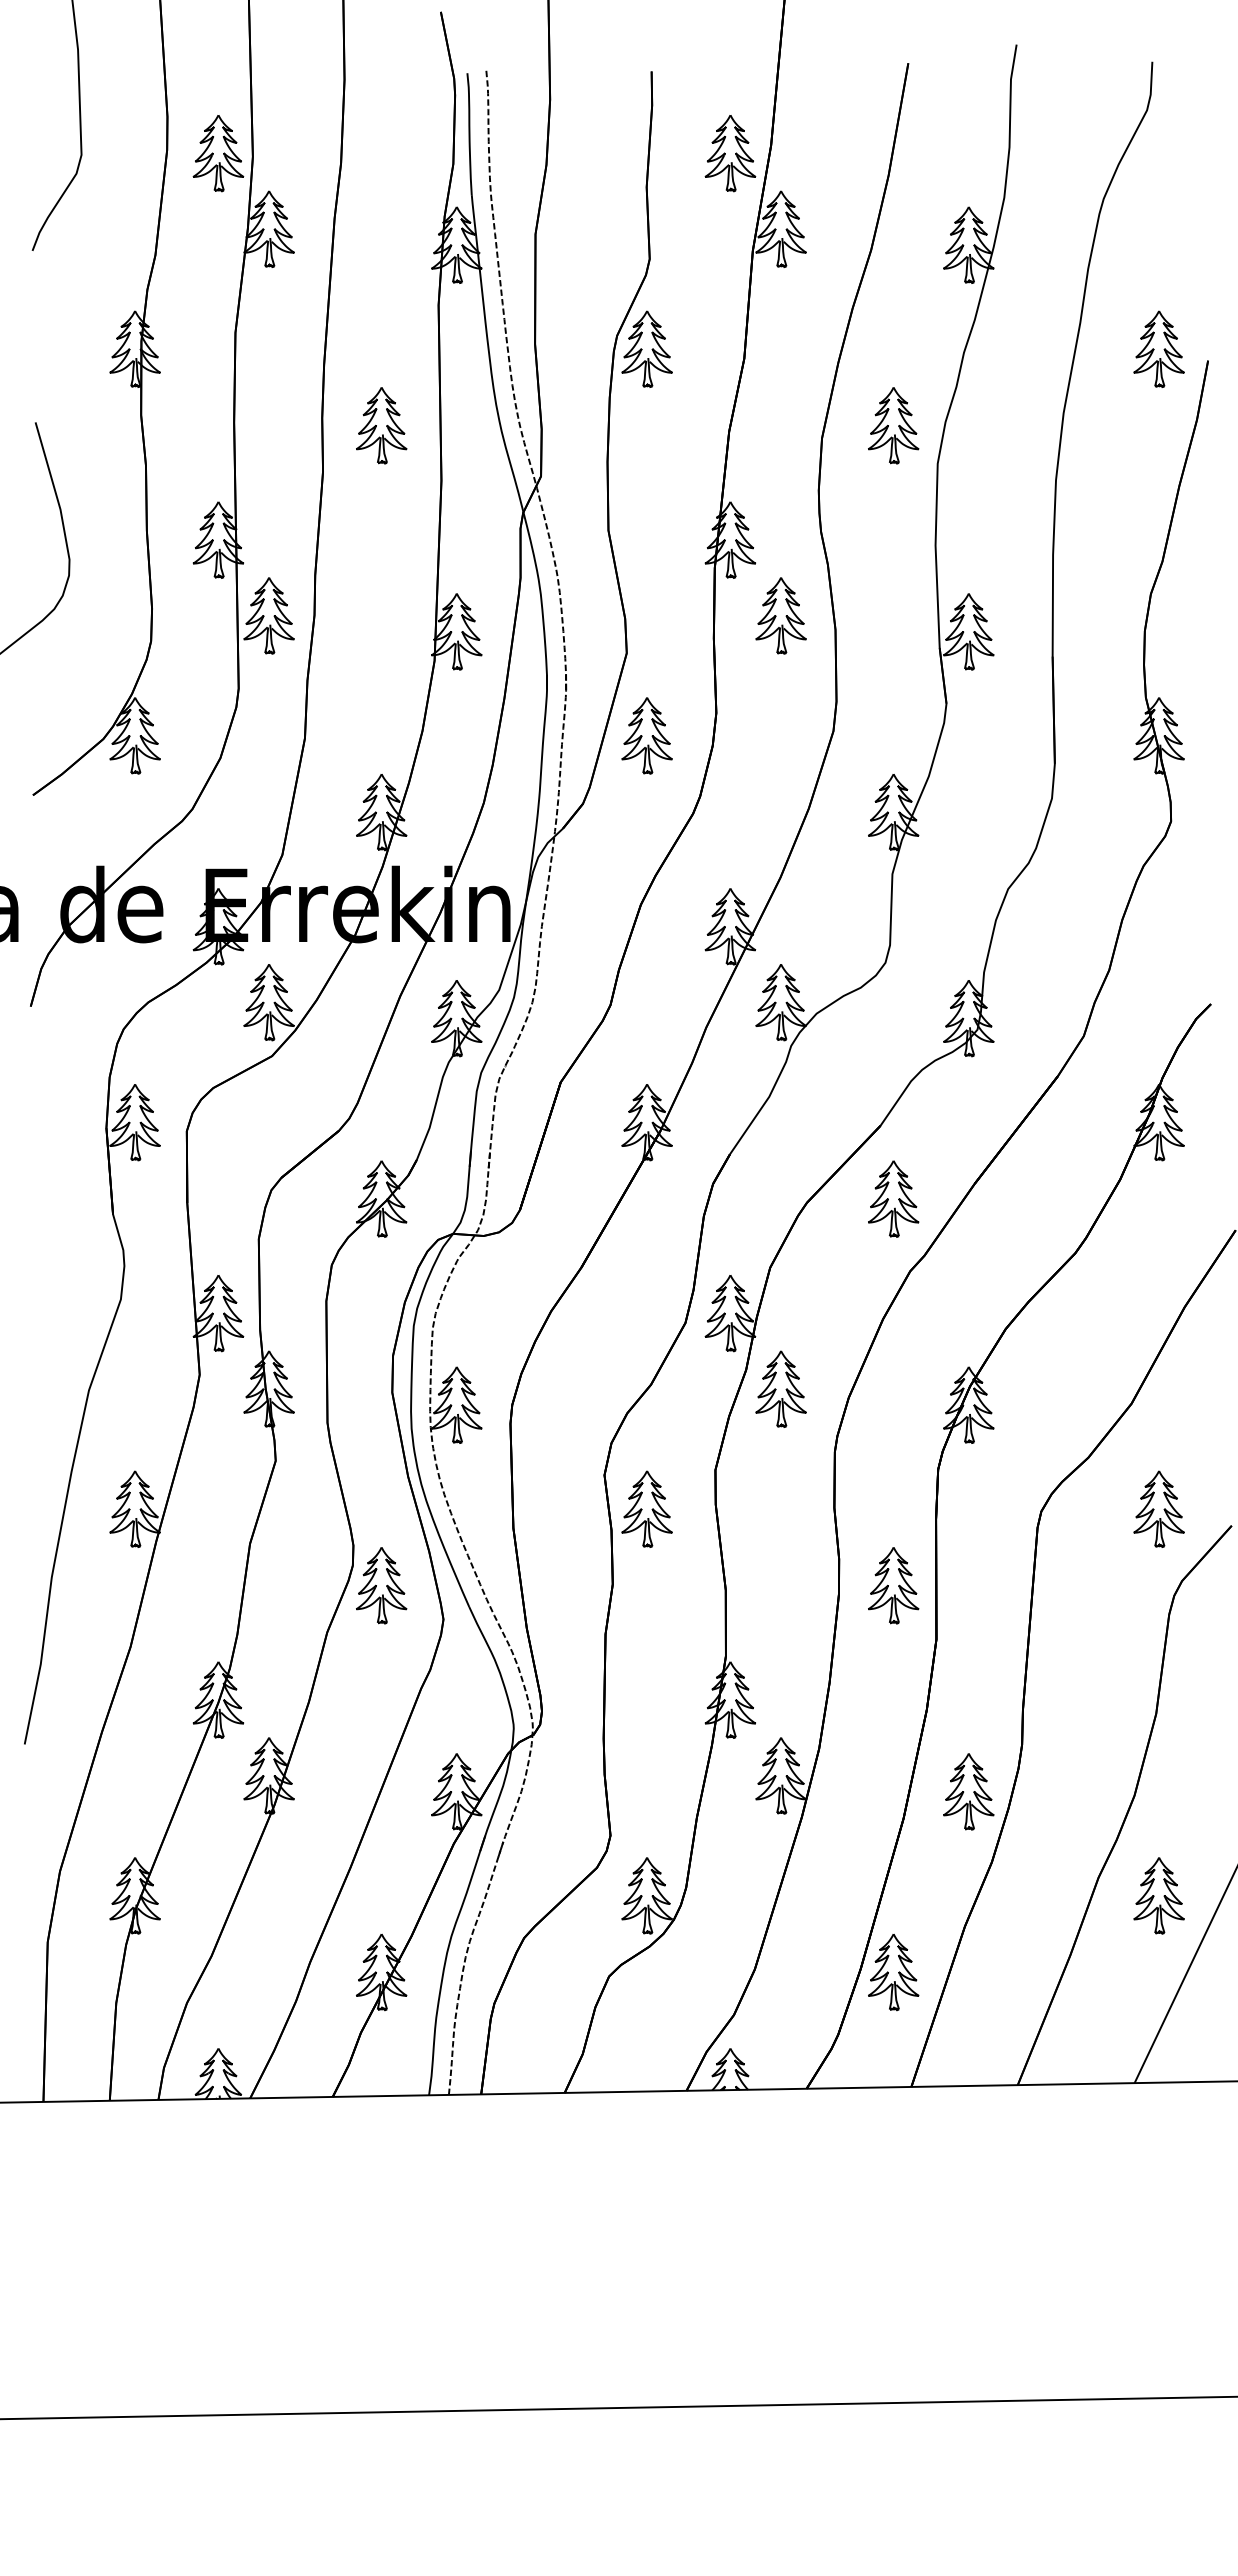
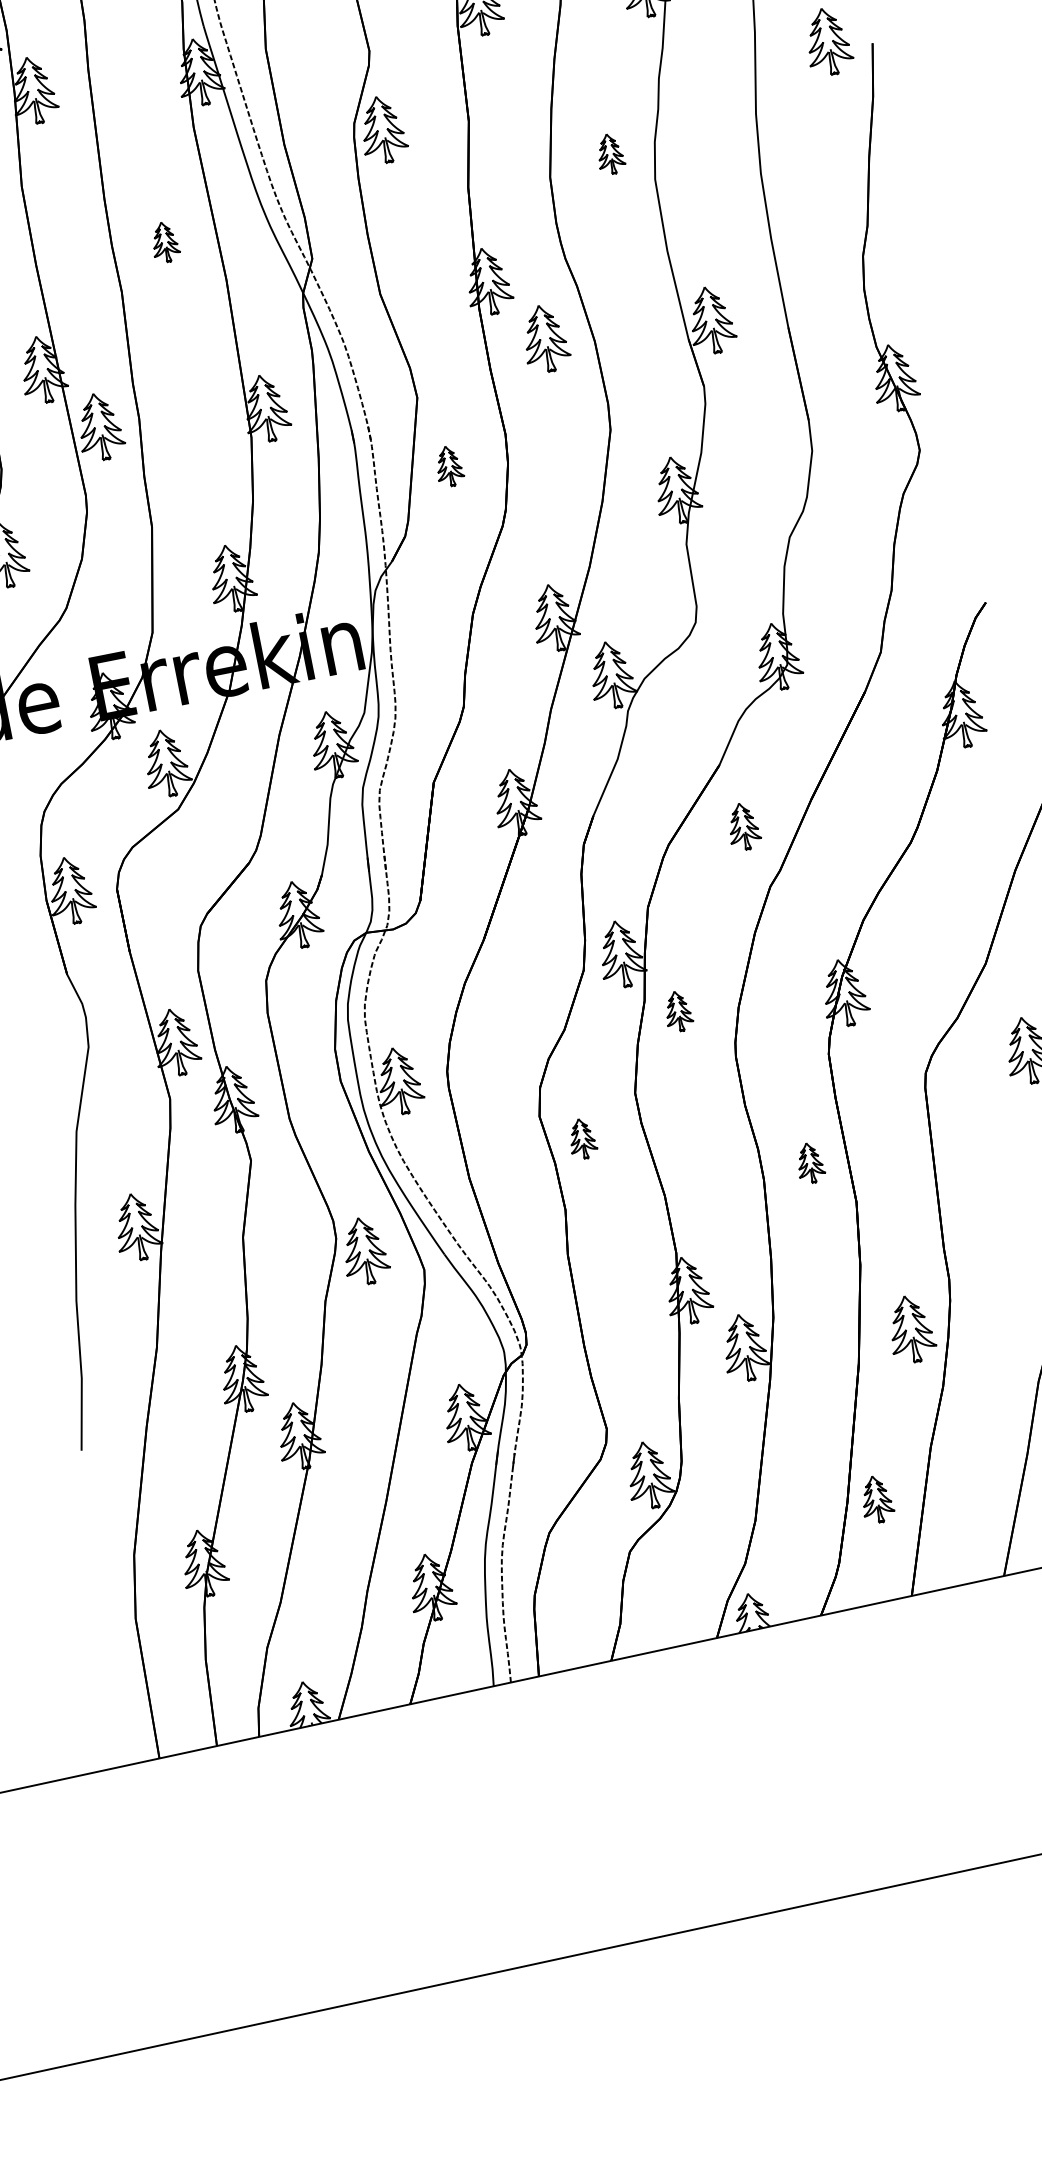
part: (381, 425) -> (164, 242), size x0.6
part: (893, 425) -> (610, 153), size x0.6
part: (646, 735) -> (448, 466), size x0.6
part: (893, 1198) -> (743, 826), size x0.7
part: (780, 1388) -> (677, 1010), size x0.6
part: (646, 1508) -> (581, 1138), size x0.6
part: (893, 1585) -> (809, 1162), size x0.6
part: (893, 1972) -> (876, 1499), size x0.7

